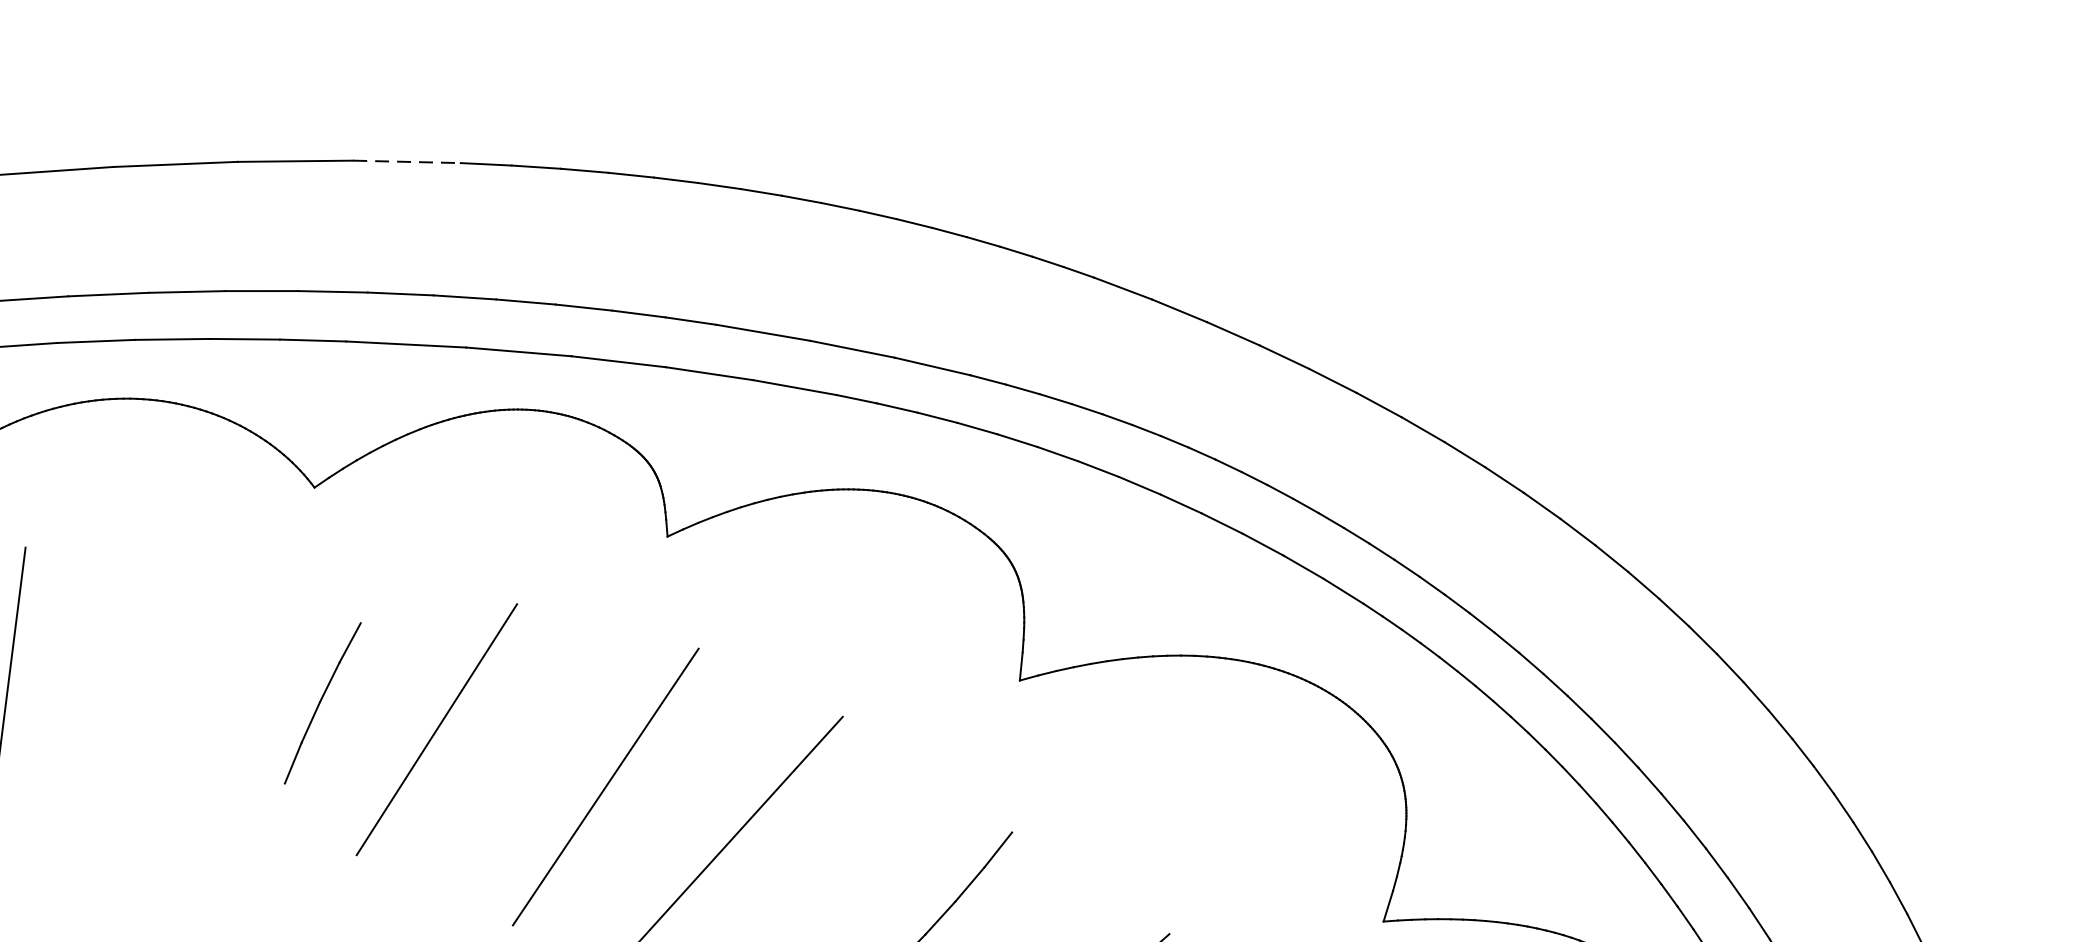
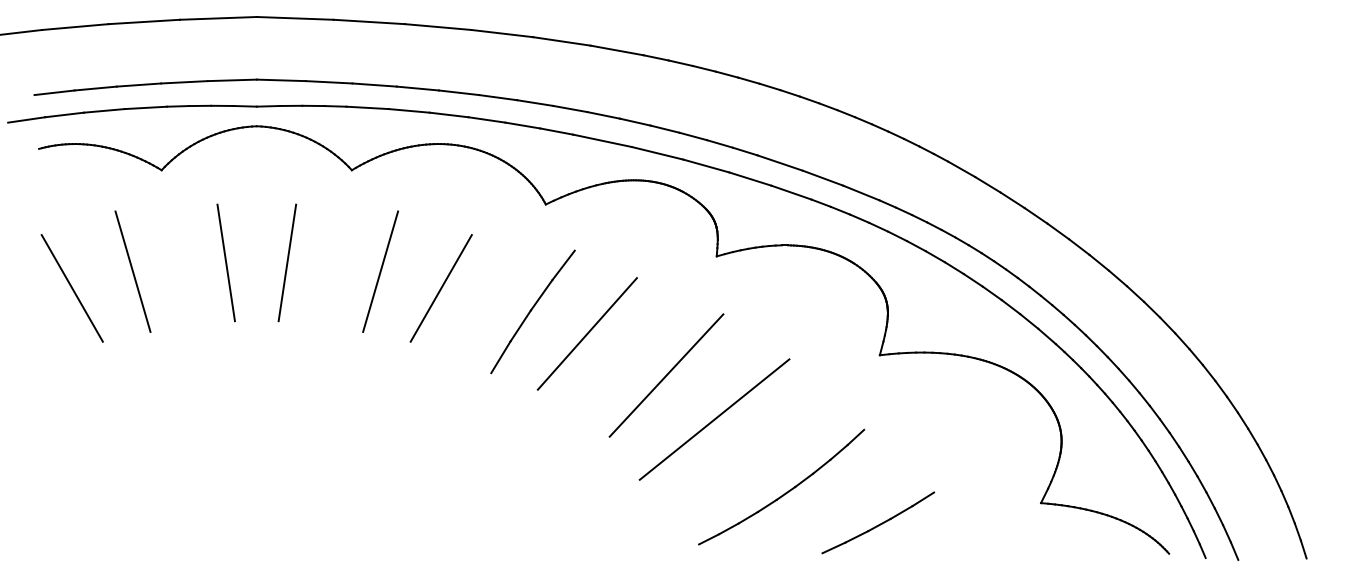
line: (407, 161) -> (617, 50), dashed -> solid
line: (133, 686) -> (440, 288), added
part: (321, 702) -> (532, 311), size x1.67

